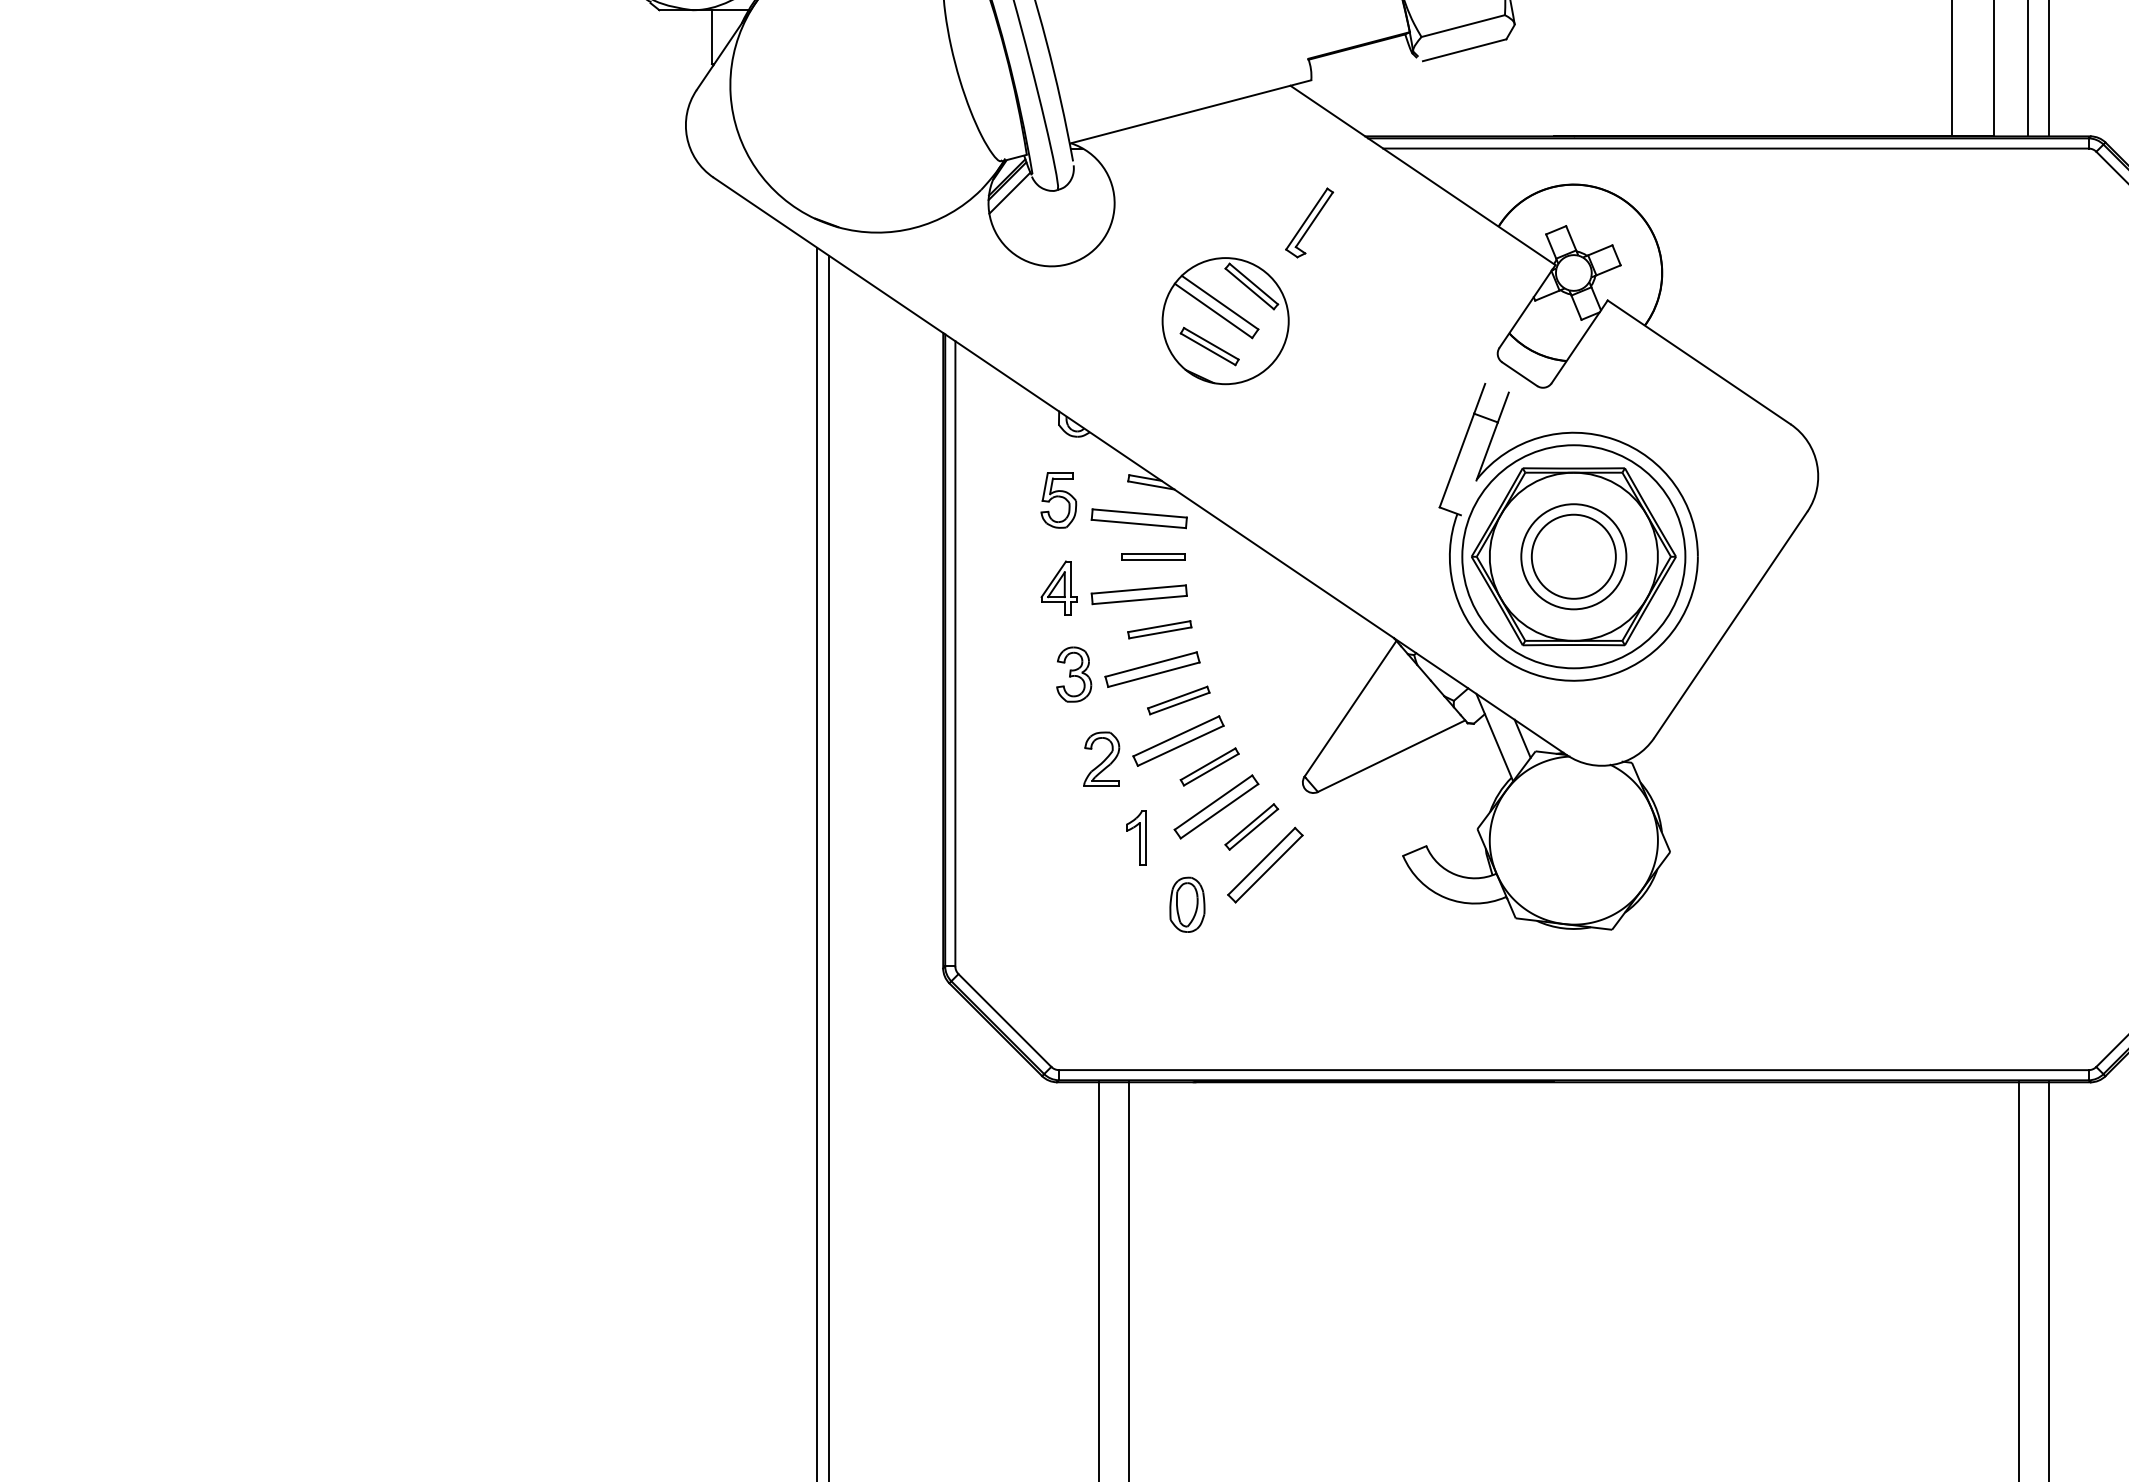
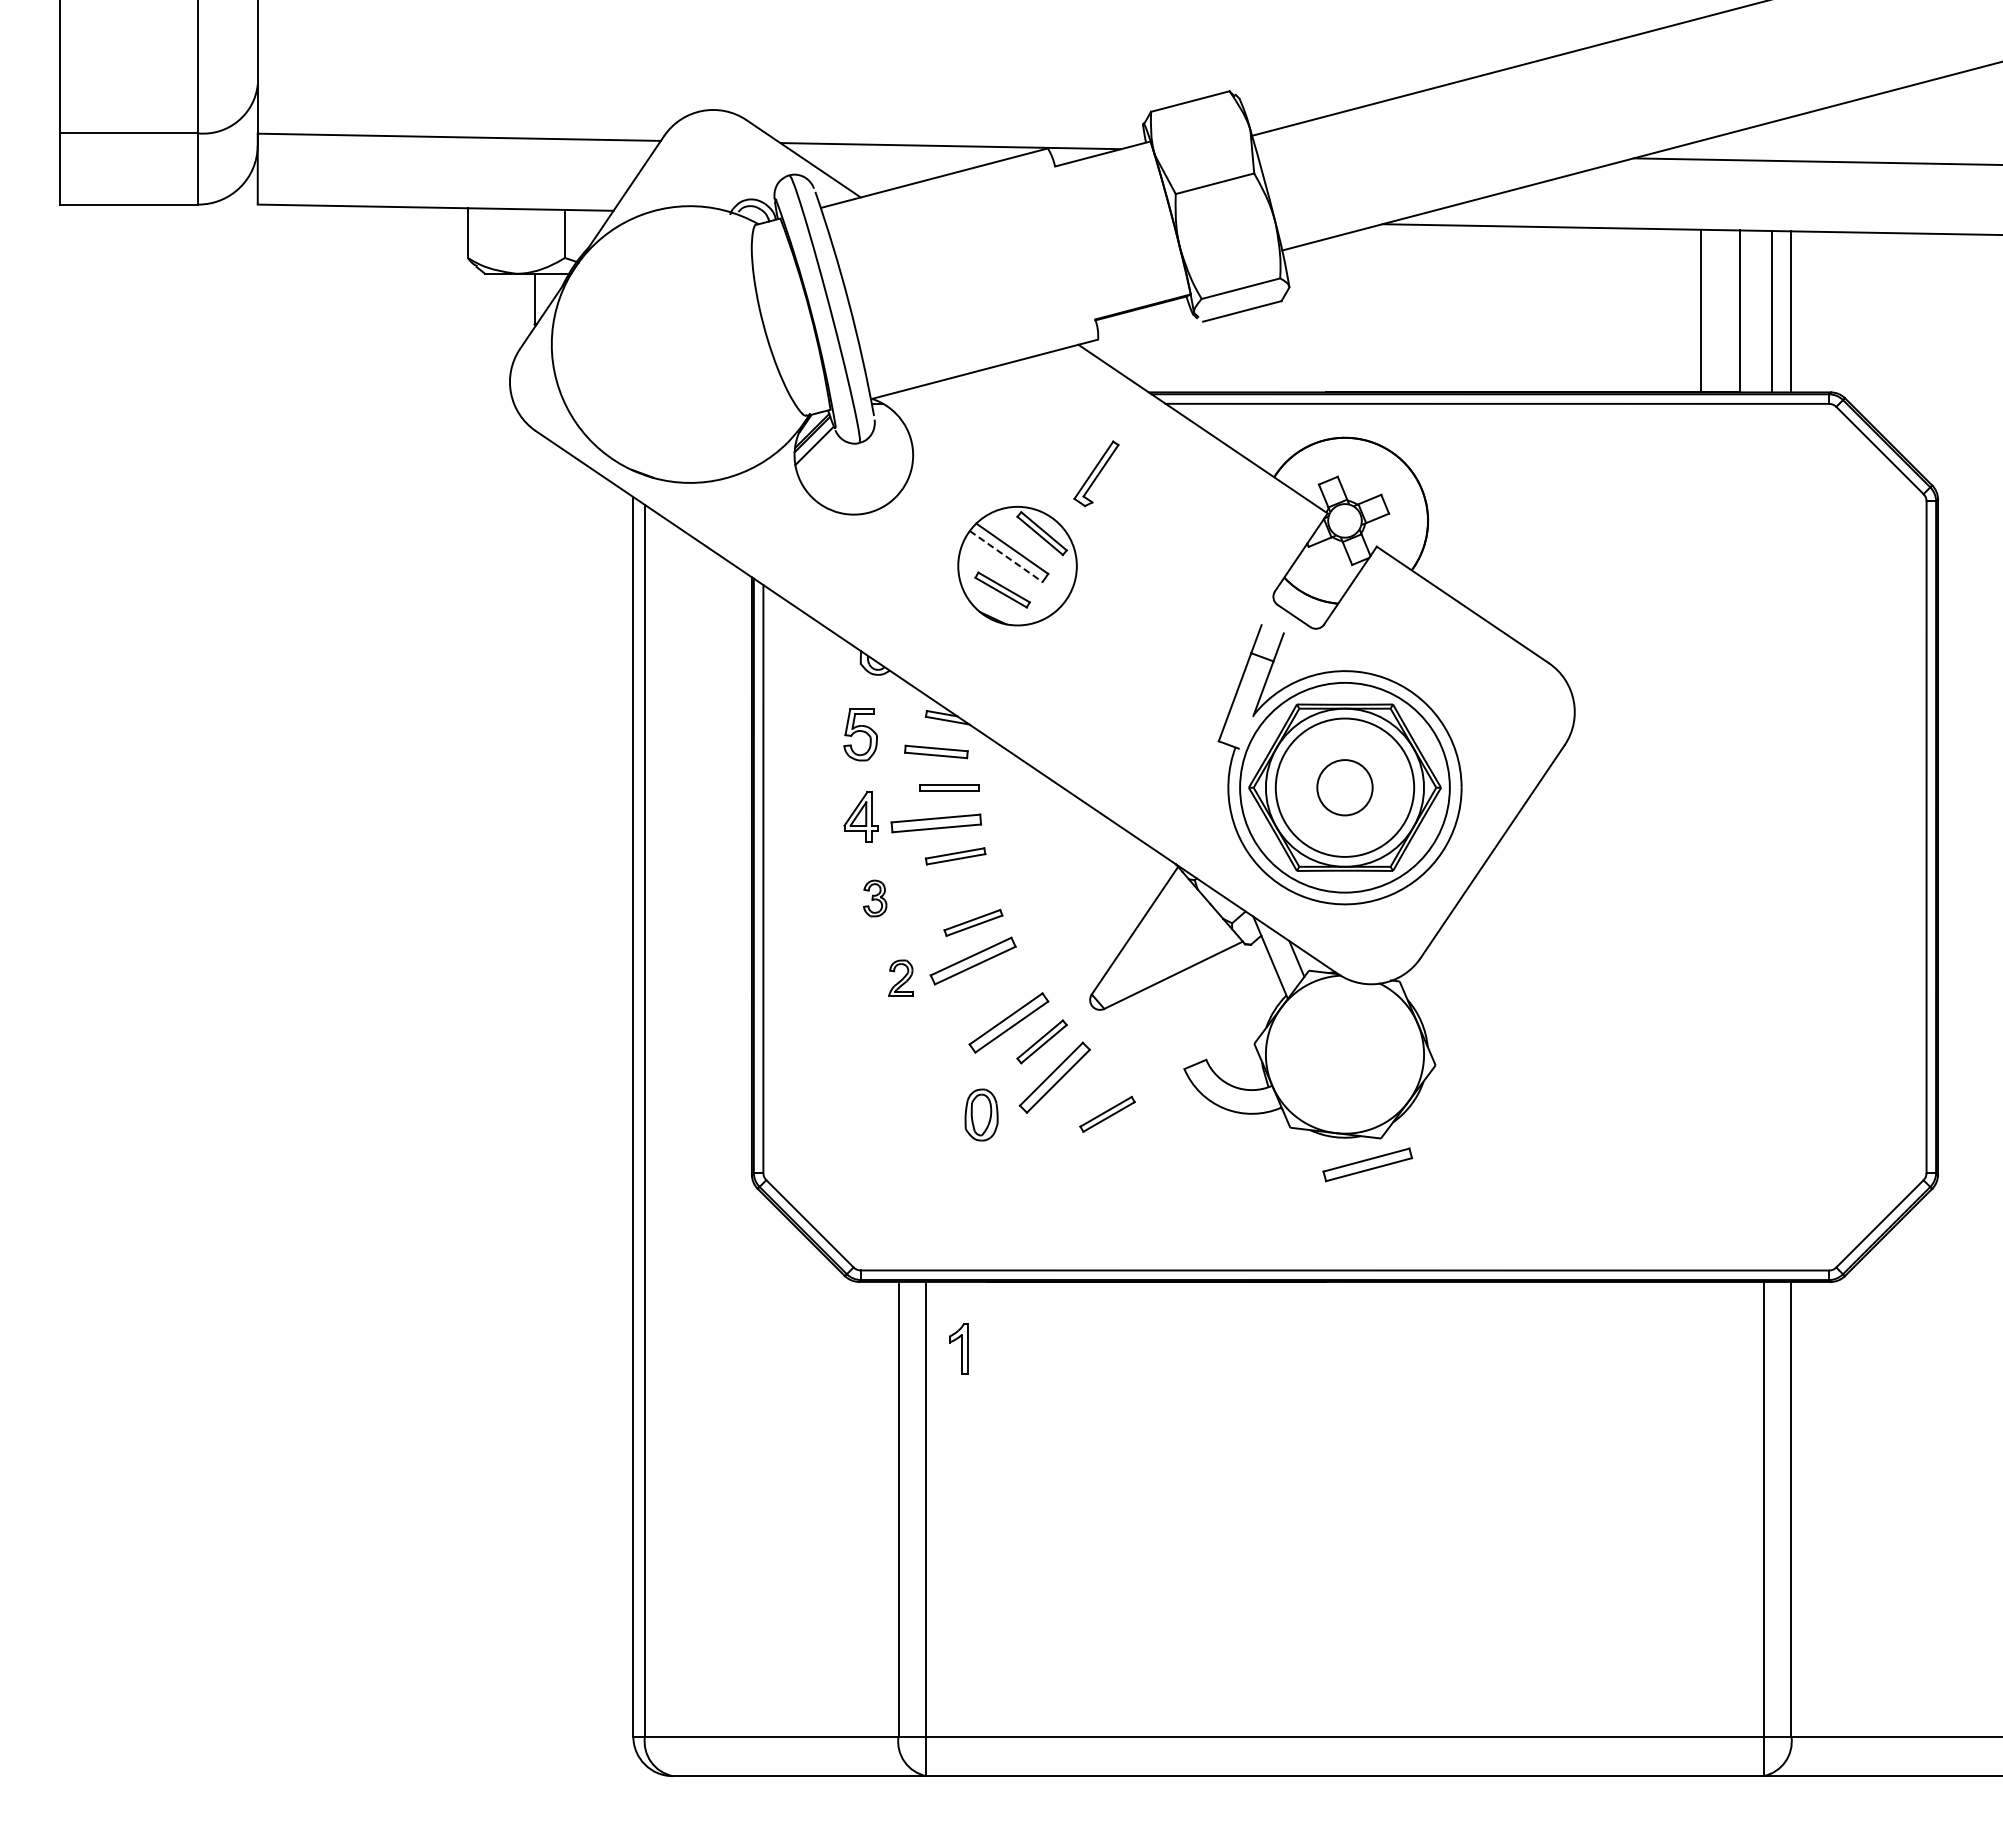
line: (1213, 310) -> (1006, 556), solid -> dashed
part: (1139, 518) -> (936, 751), size x0.7
circle: (1573, 556) -> (1344, 787), size x0.7
circle: (1573, 556) -> (1344, 787), size x1.4
part: (1152, 669) -> (1367, 1164), moved
part: (1074, 674) -> (875, 898), size x0.7
part: (1101, 758) -> (900, 977), size x0.7
part: (1209, 766) -> (1107, 1113), moved
part: (1136, 837) -> (958, 1348), moved

